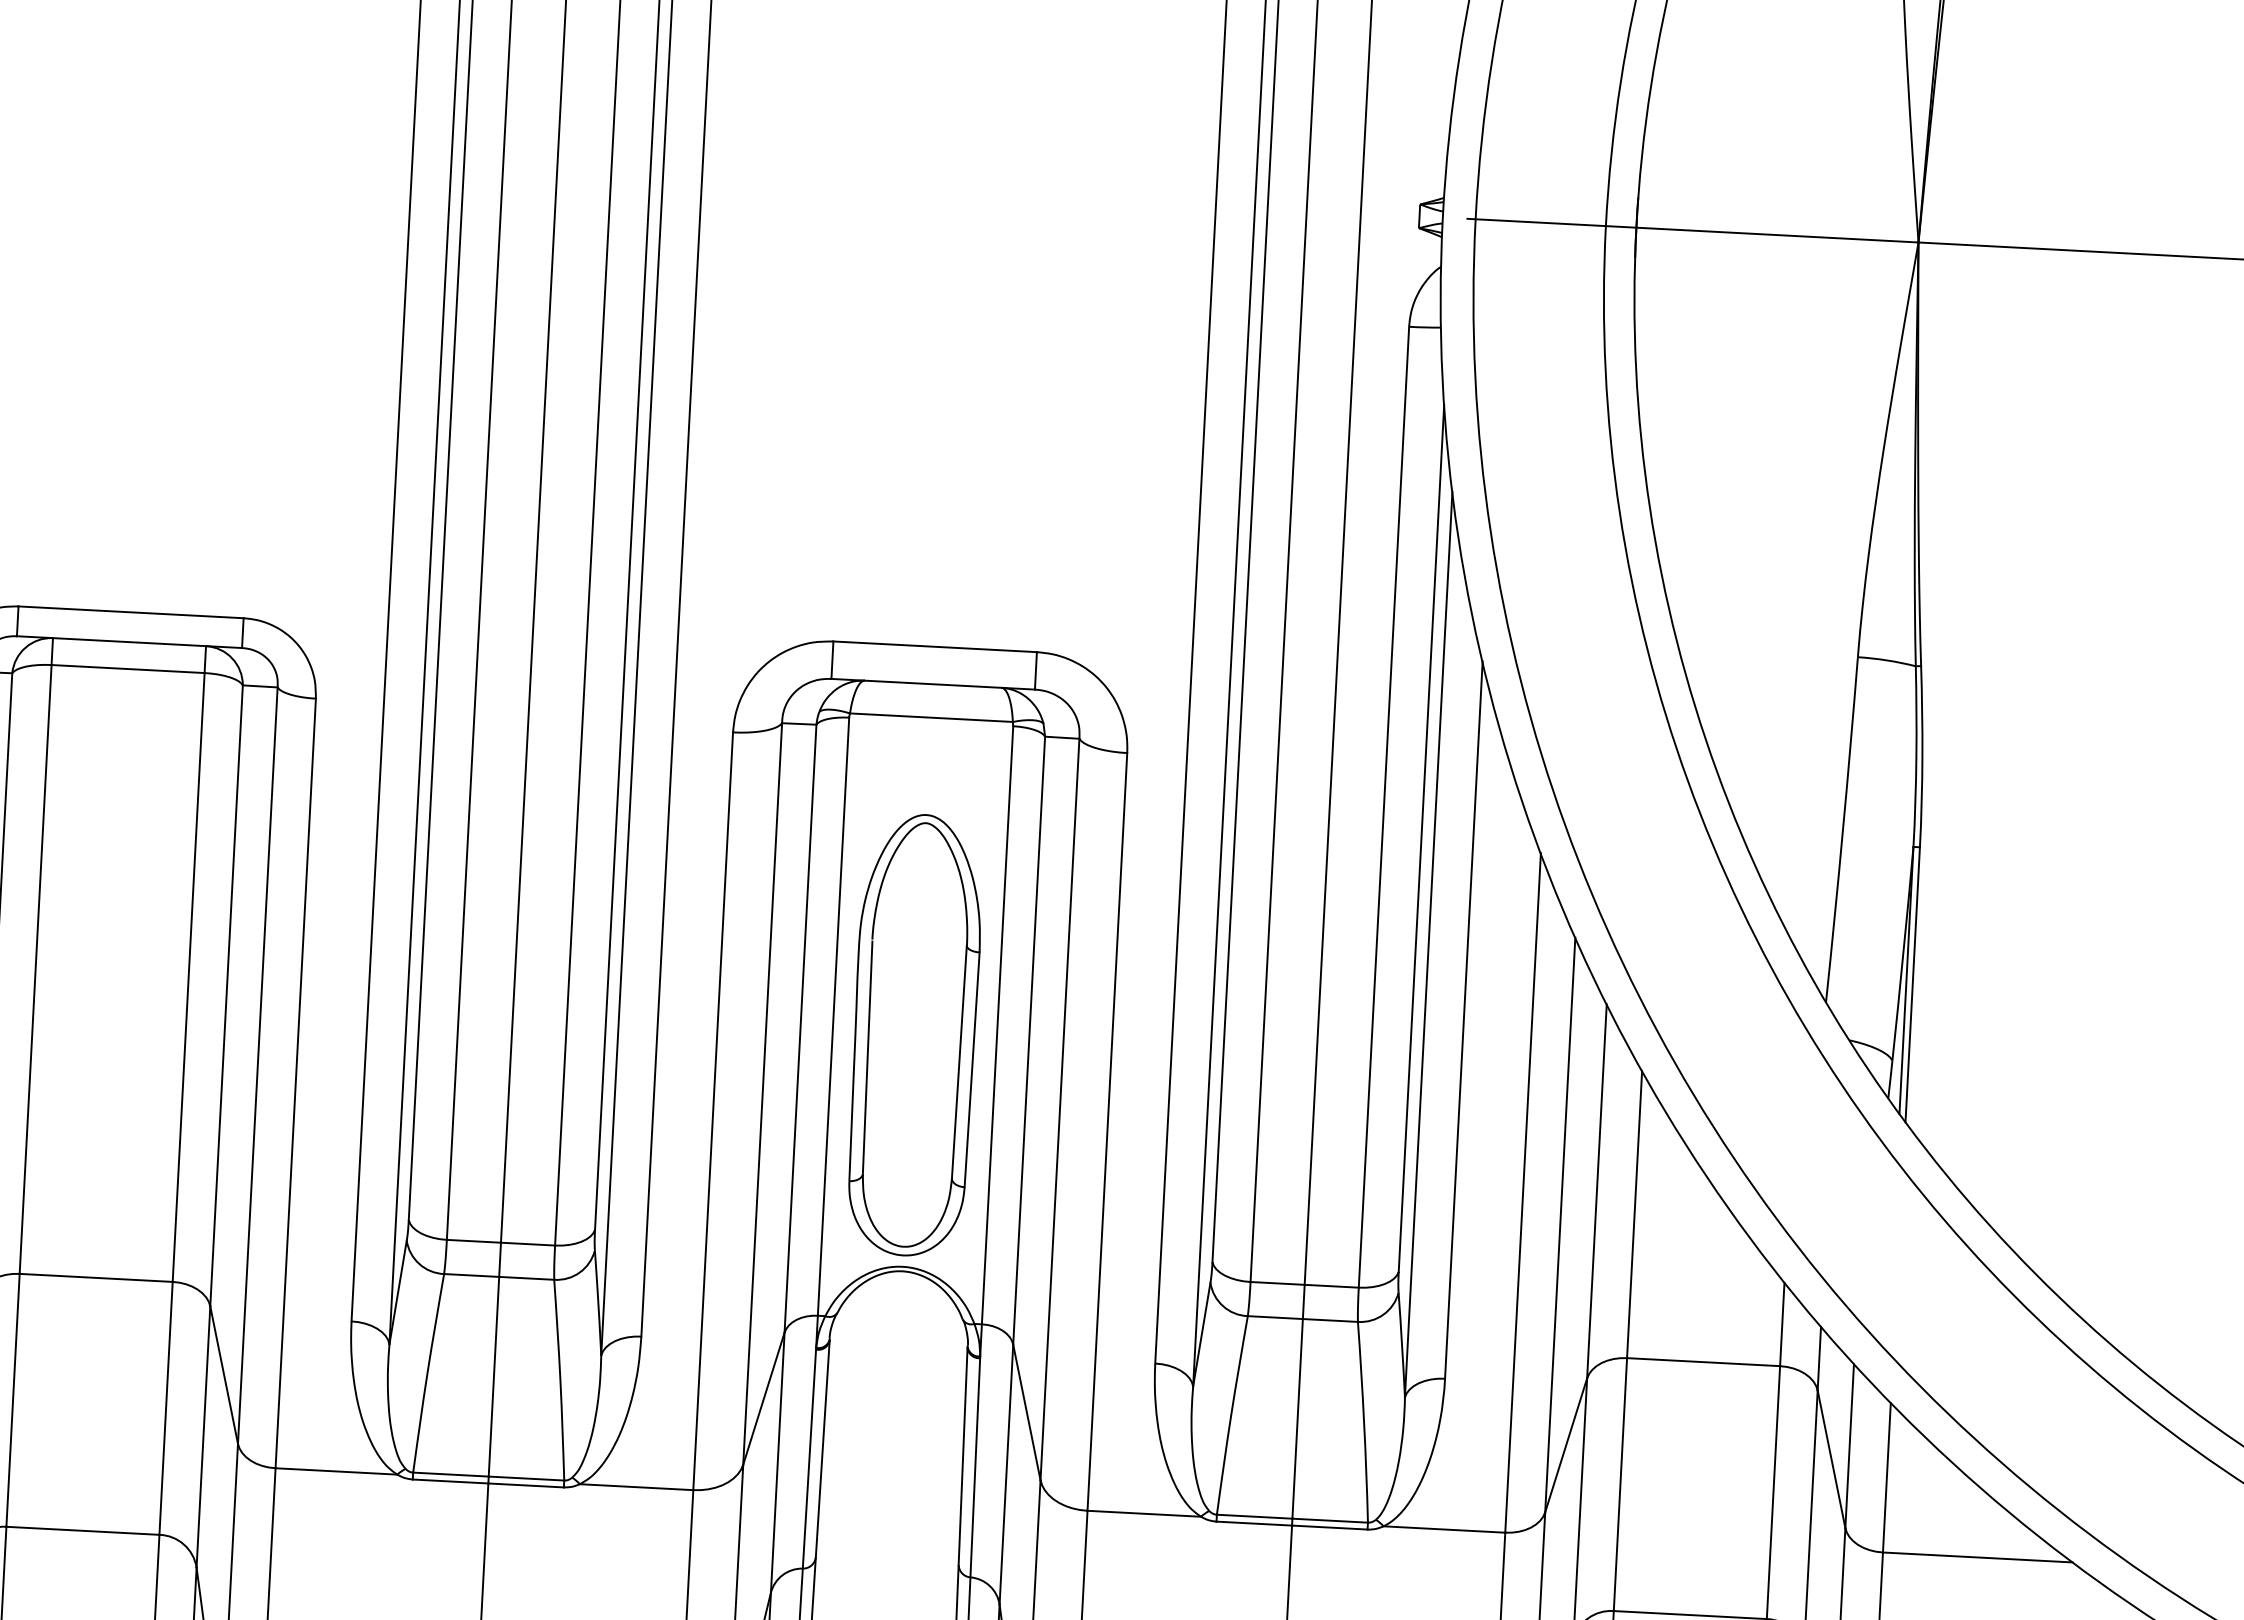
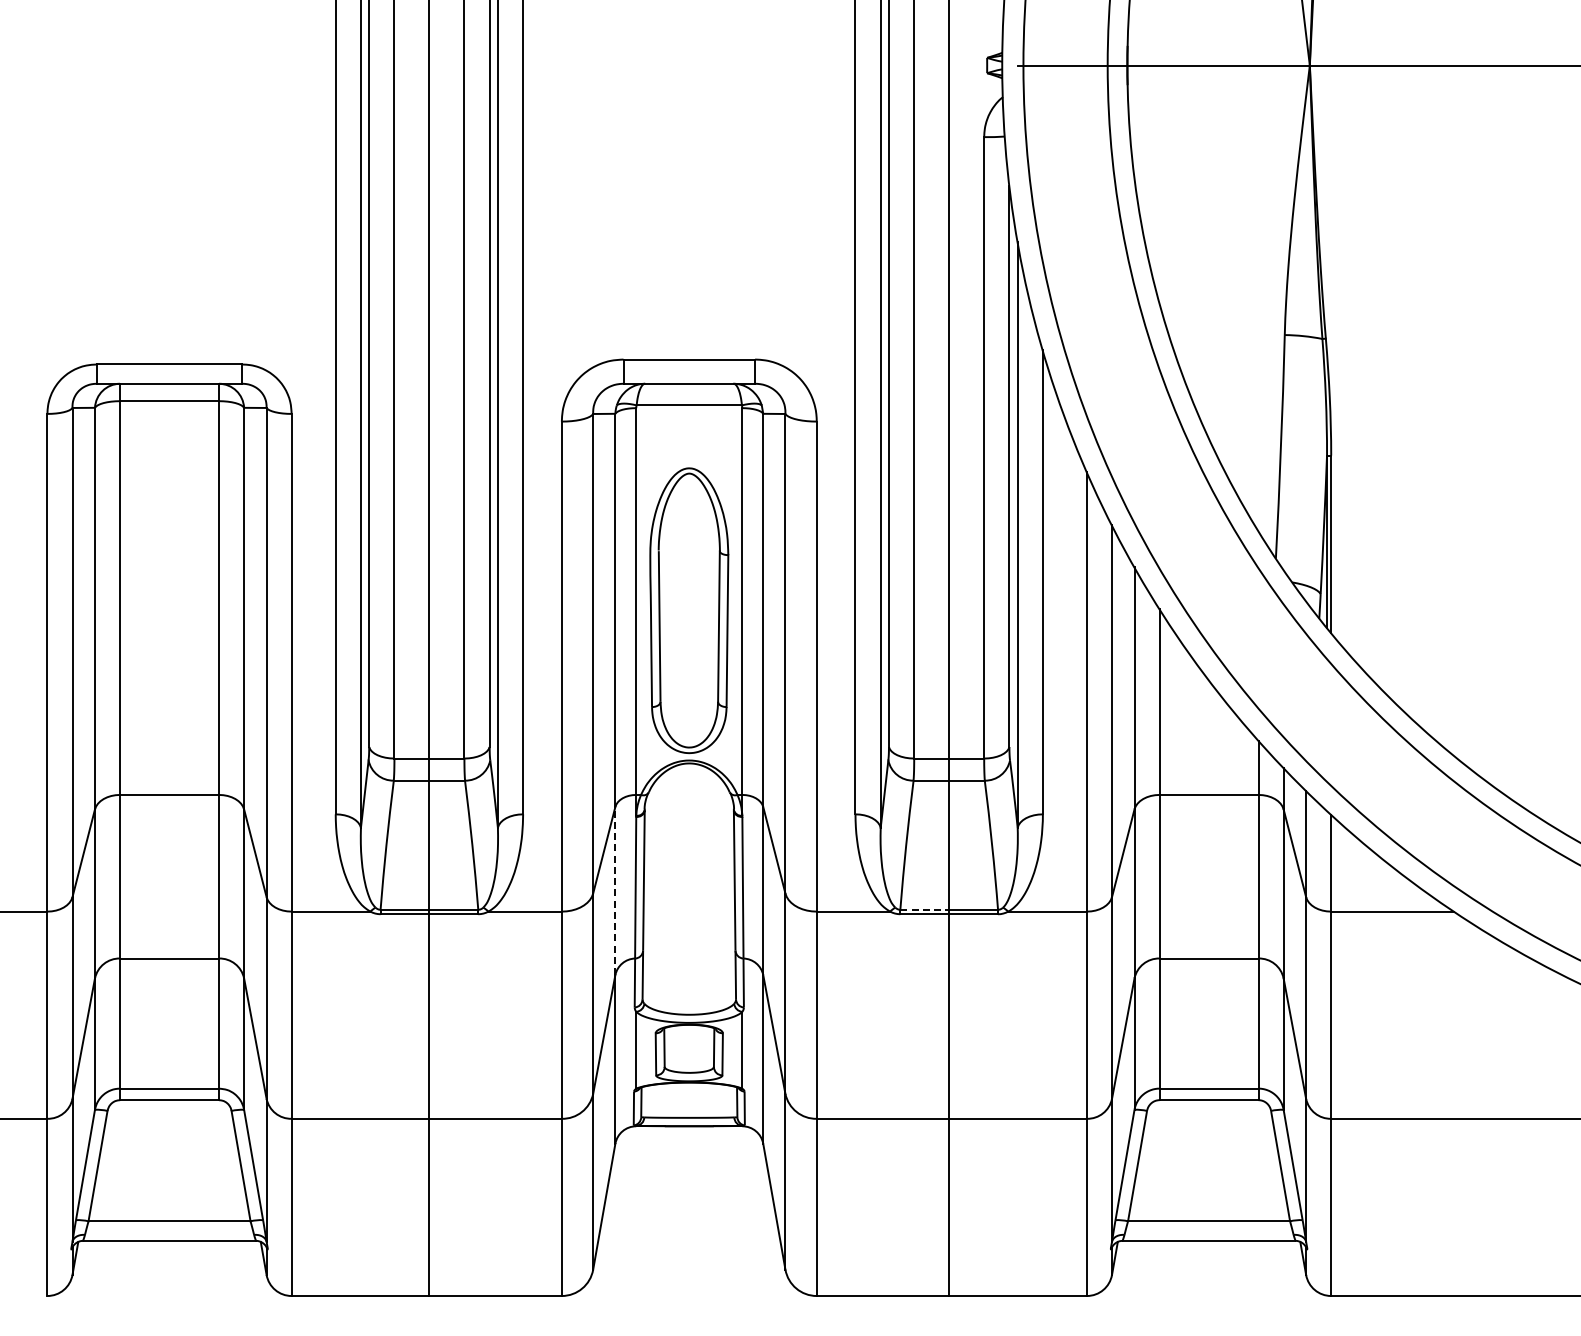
line: (777, 1461) -> (615, 890), solid -> dashed
line: (1255, 1516) -> (925, 909), solid -> dashed

